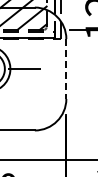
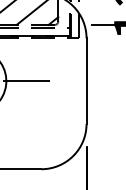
line: (66, 69) -> (86, 81), dashed -> solid

